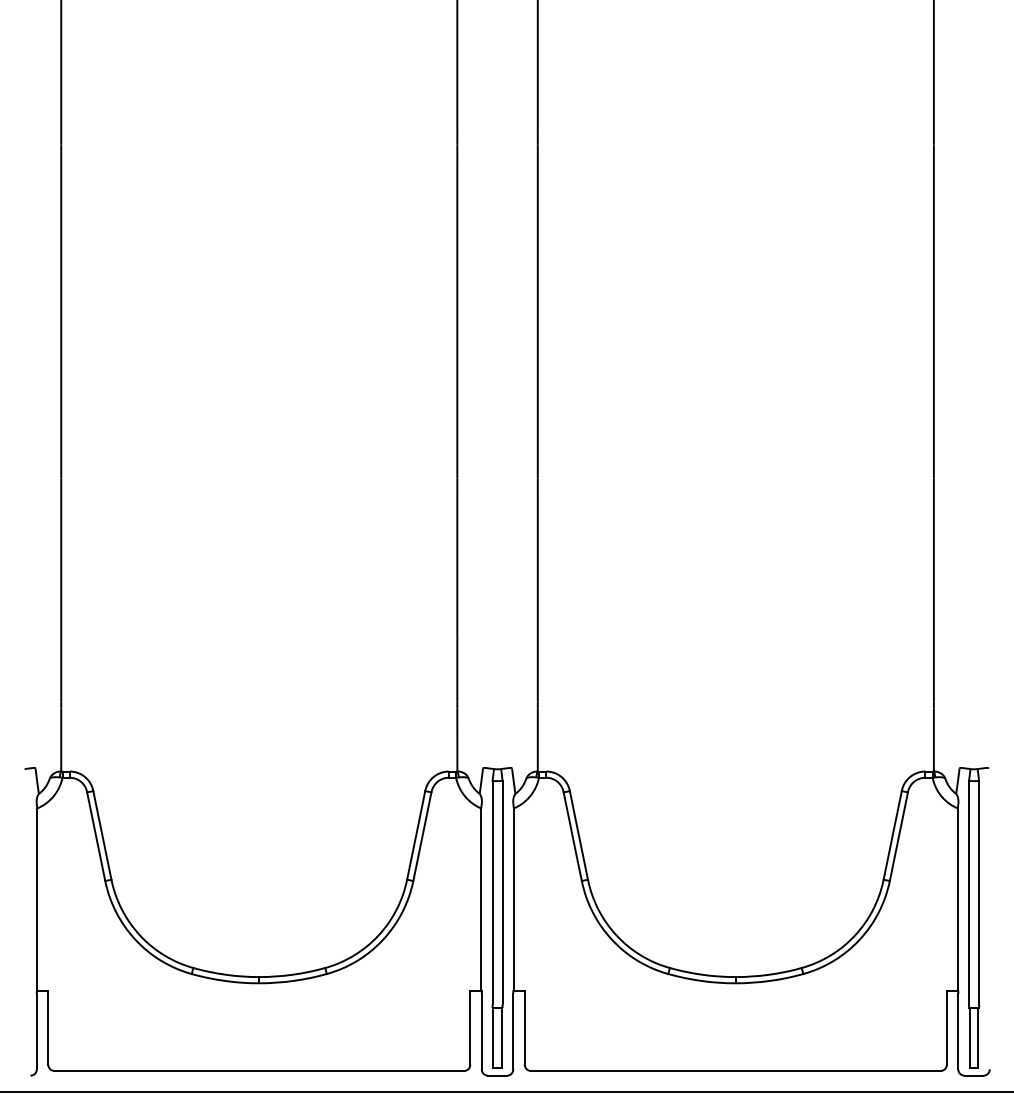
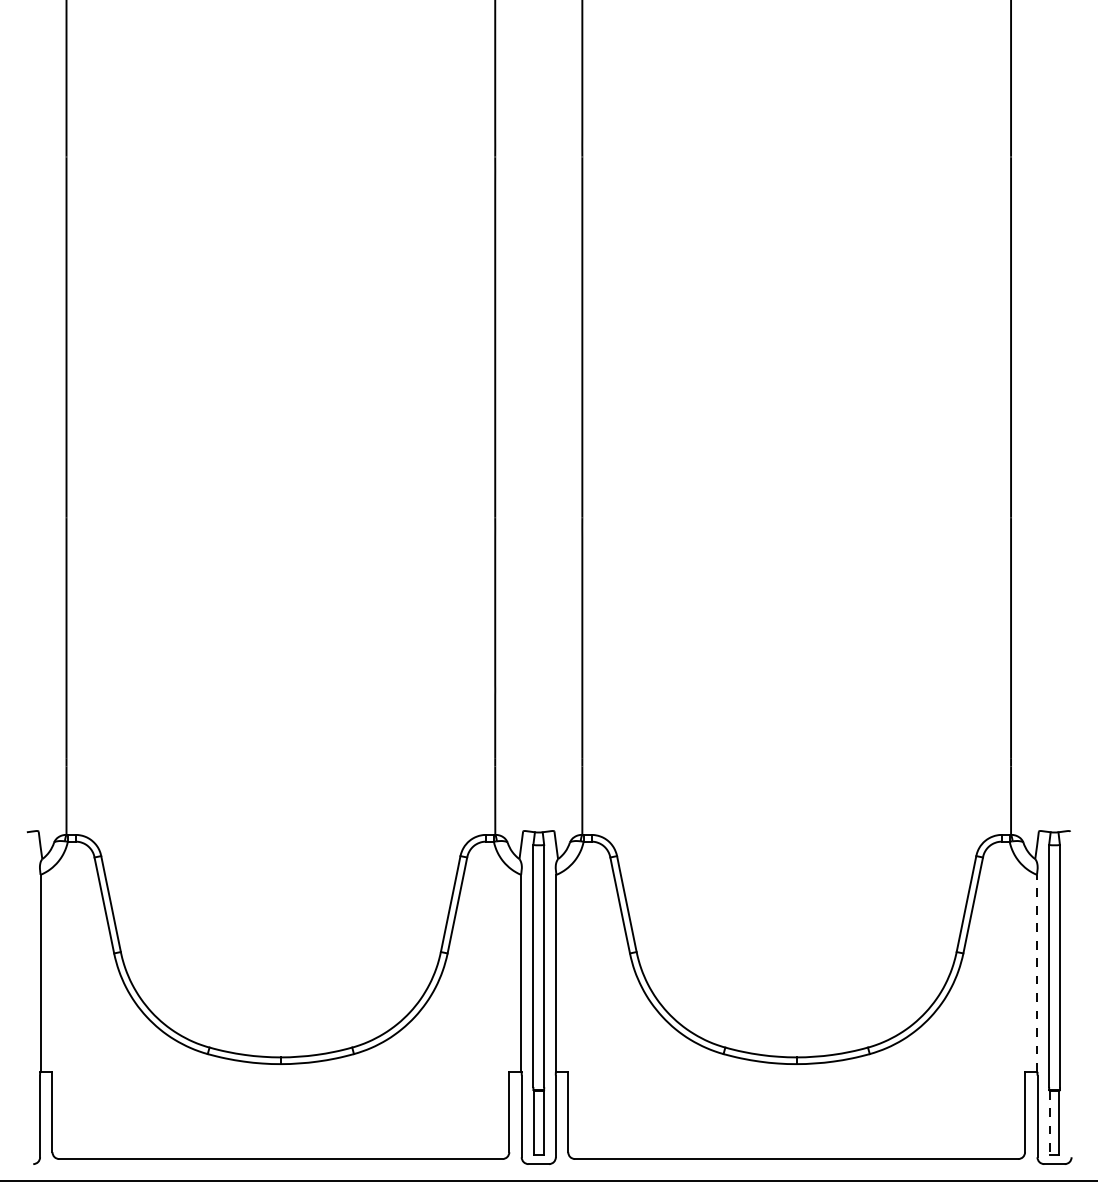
line: (957, 899) -> (1036, 973), solid -> dashed
line: (969, 1037) -> (1049, 1122), solid -> dashed

